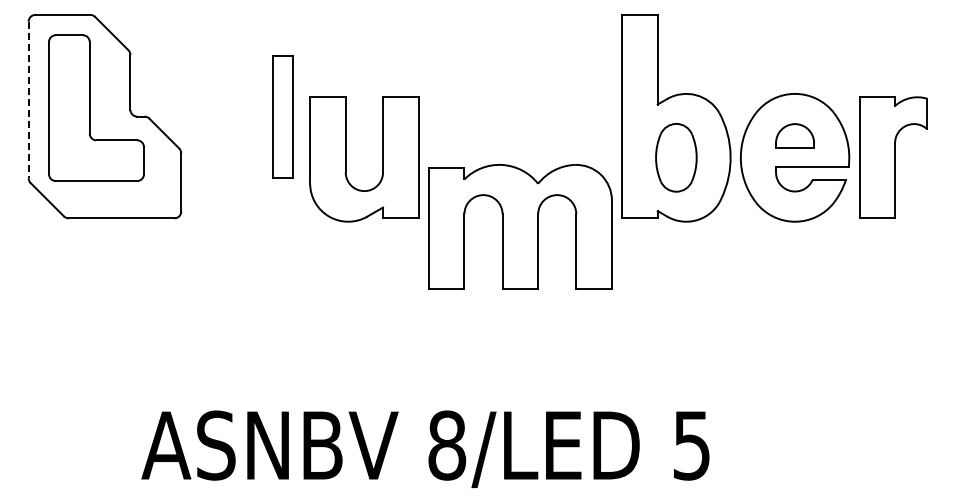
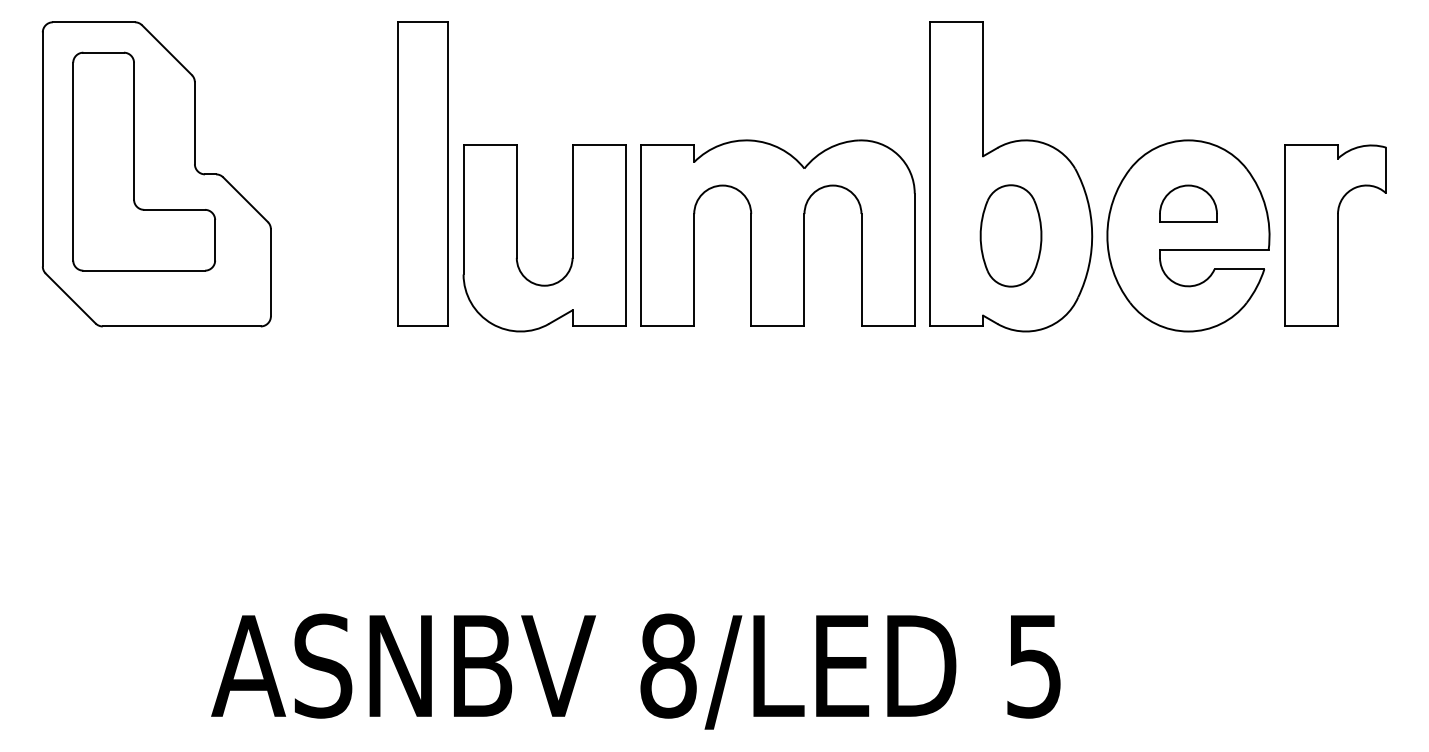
line: (28, 100) -> (42, 150), dashed -> solid
part: (282, 116) -> (422, 174), size x1.67
part: (520, 226) -> (778, 232), moved

